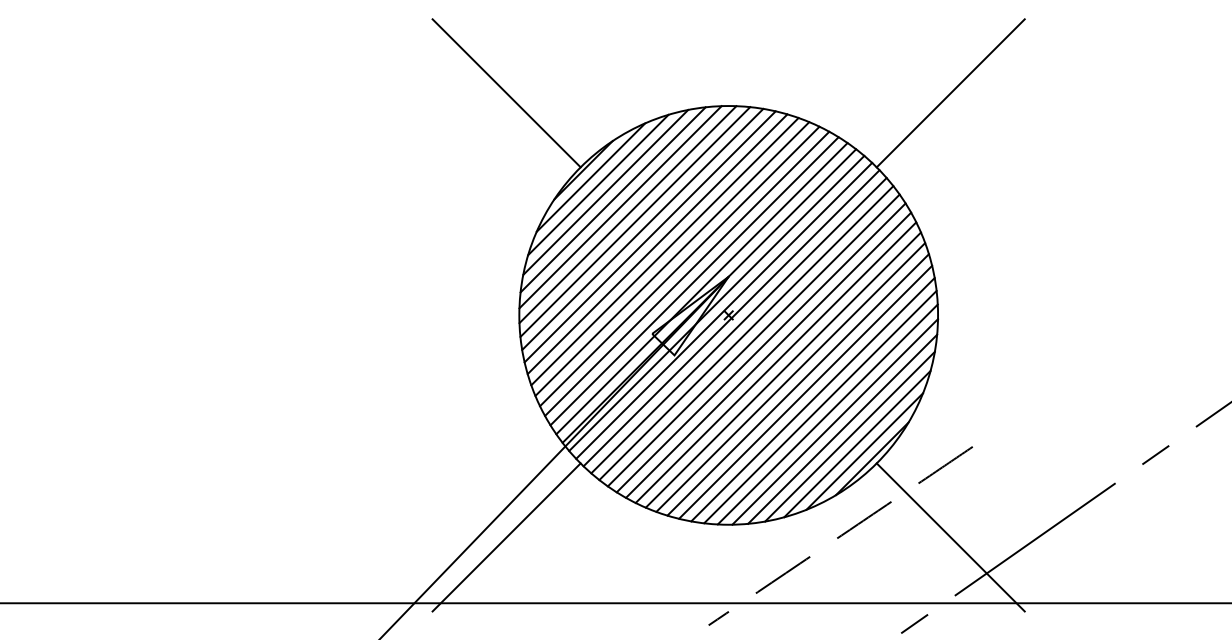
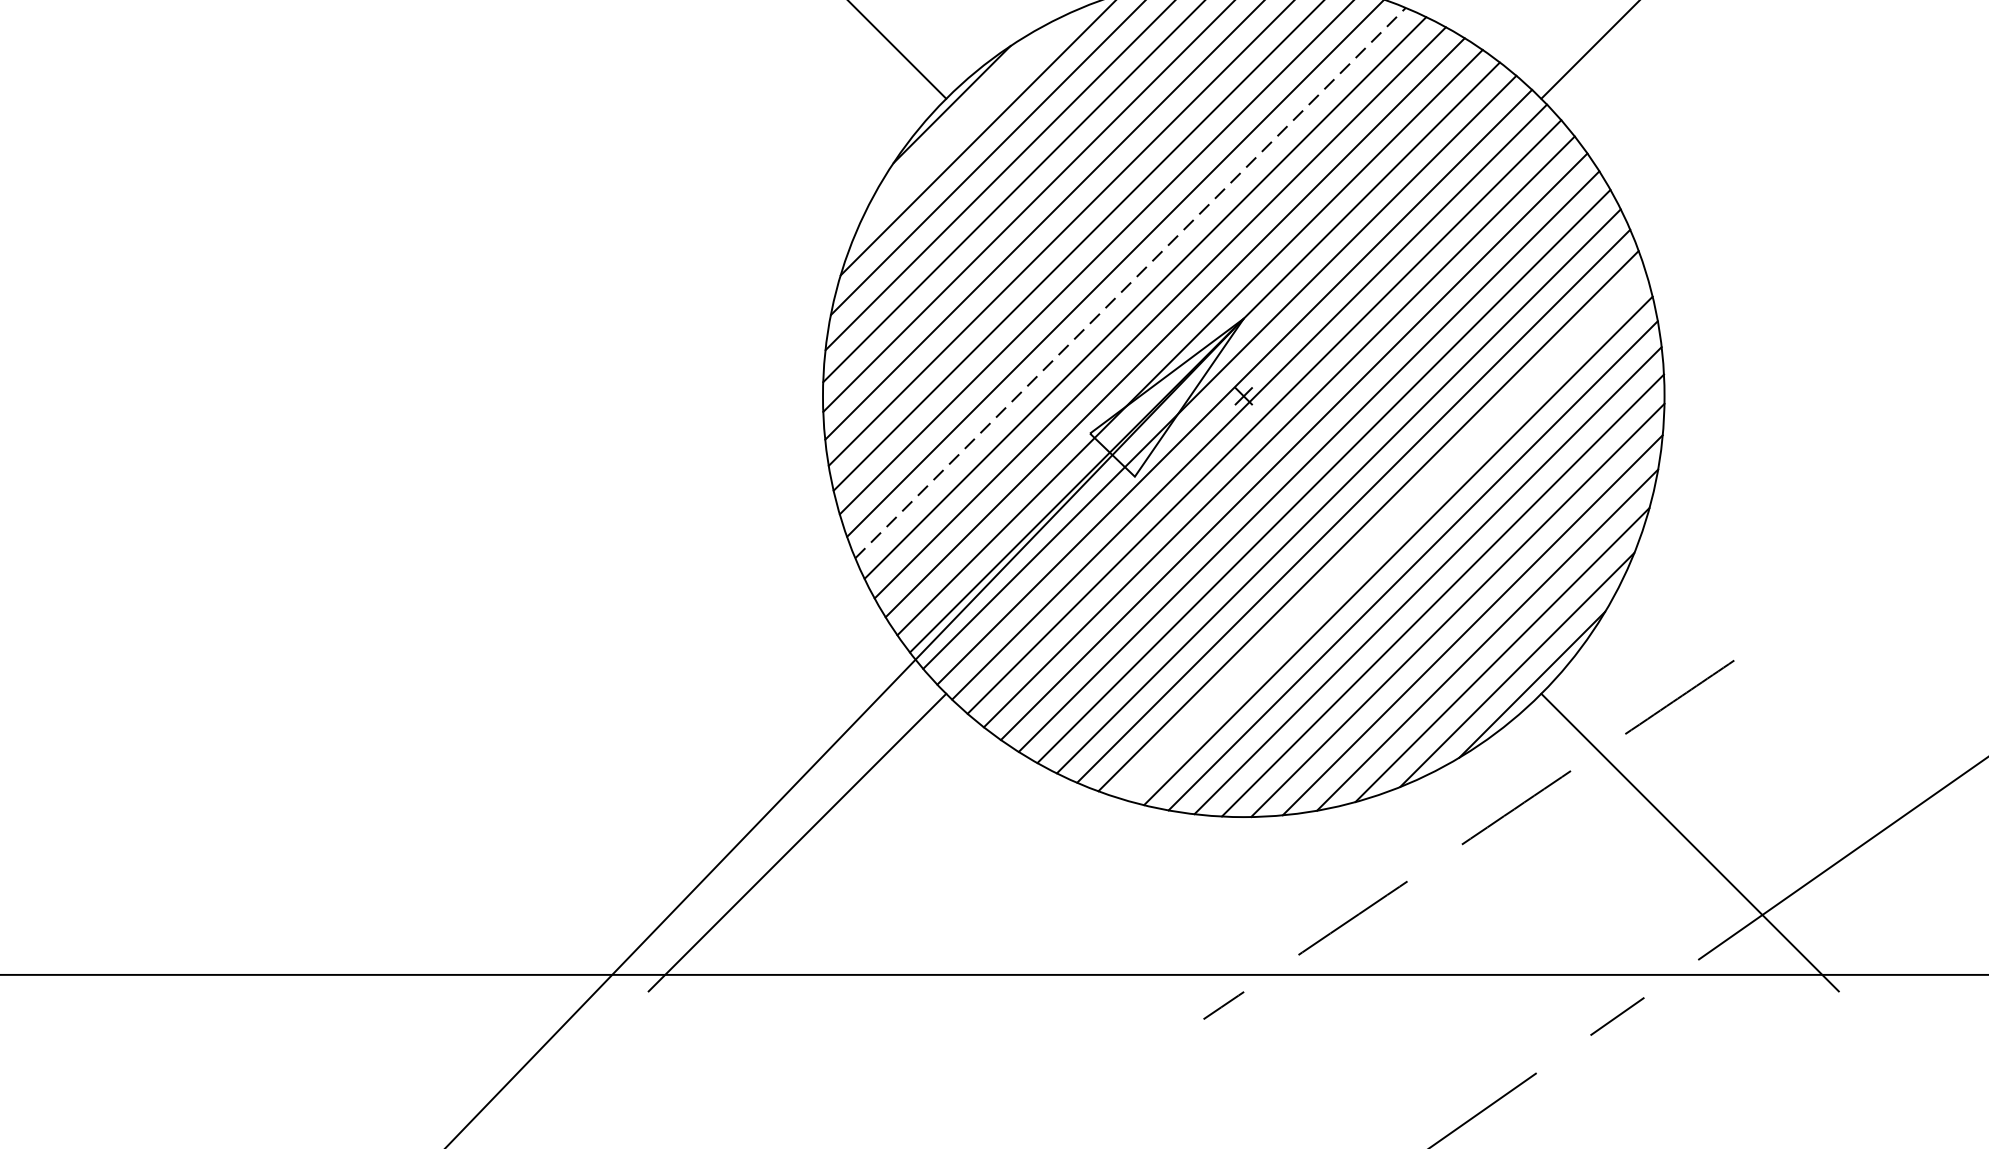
line: (590, 177) -> (966, 119), removed
line: (672, 259) -> (1130, 284), solid -> dashed
line: (797, 384) -> (1382, 535), removed

